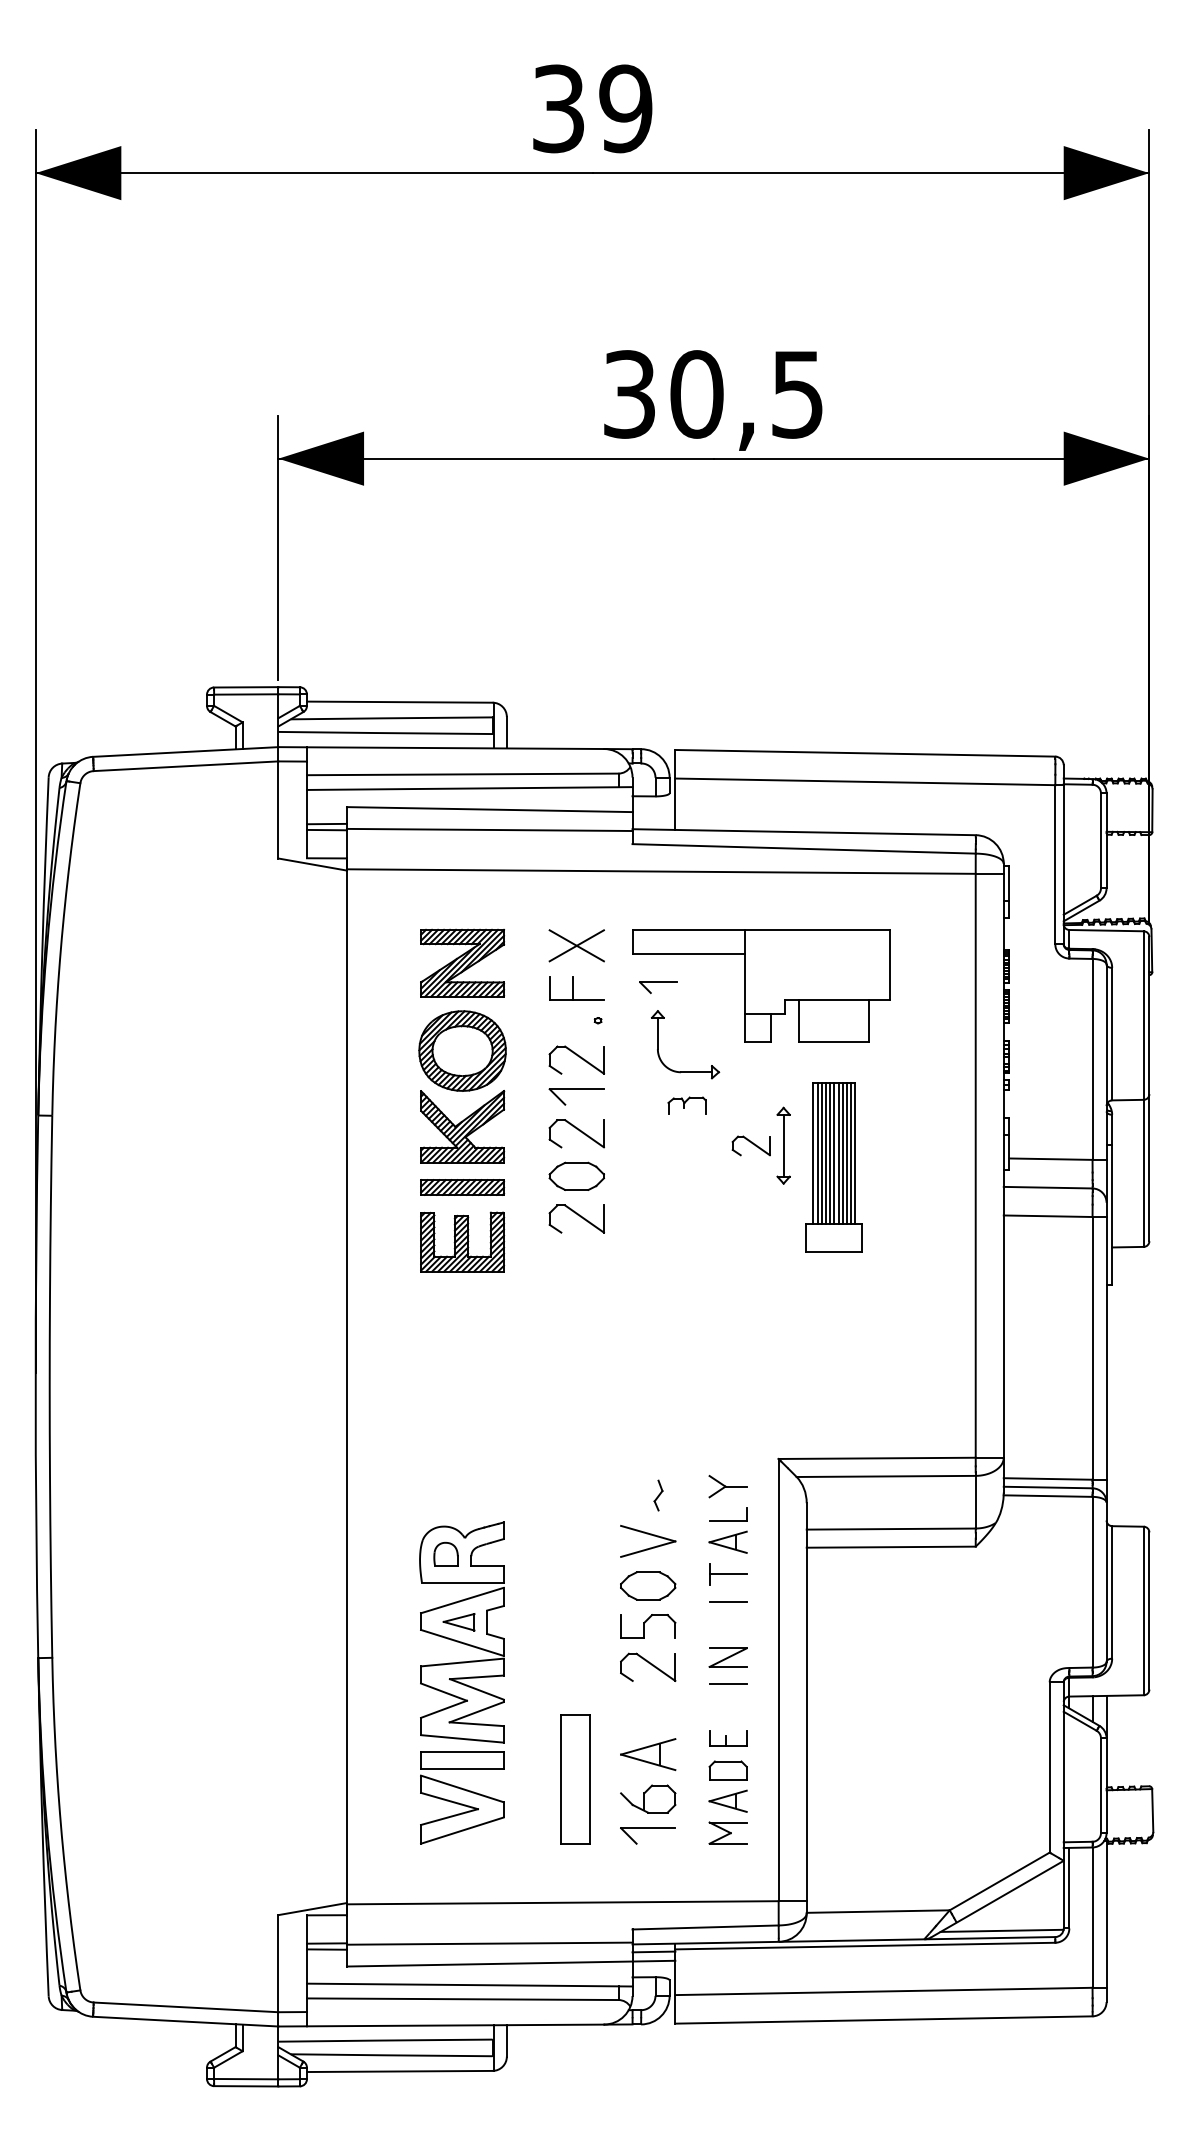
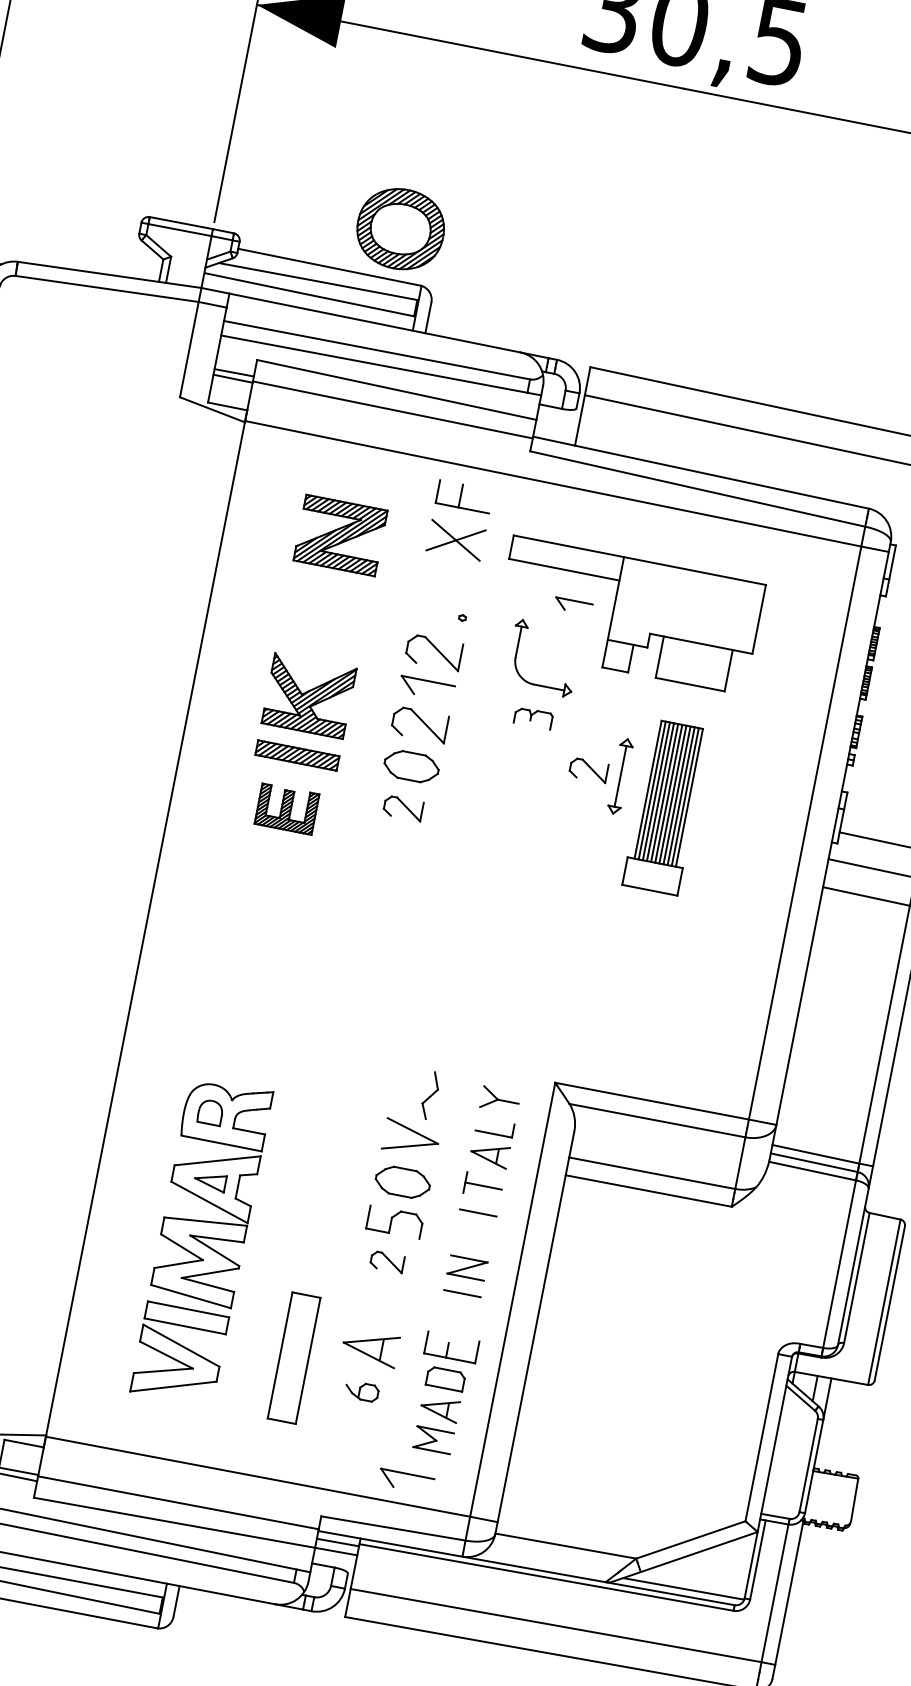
part: (658, 987) -> (573, 605), moved
part: (576, 988) -> (464, 496), moved
part: (462, 1050) -> (400, 228), moved
part: (576, 1218) -> (403, 807), size x0.7
part: (462, 1241) -> (286, 808), size x0.7
part: (658, 1495) -> (430, 1095), size x1.6
part: (648, 1666) -> (387, 1261), size x0.6
part: (728, 1738) -> (452, 1347), size x1.4
part: (648, 1798) -> (362, 1390), size x0.6
part: (647, 1828) -> (407, 1474), moved

